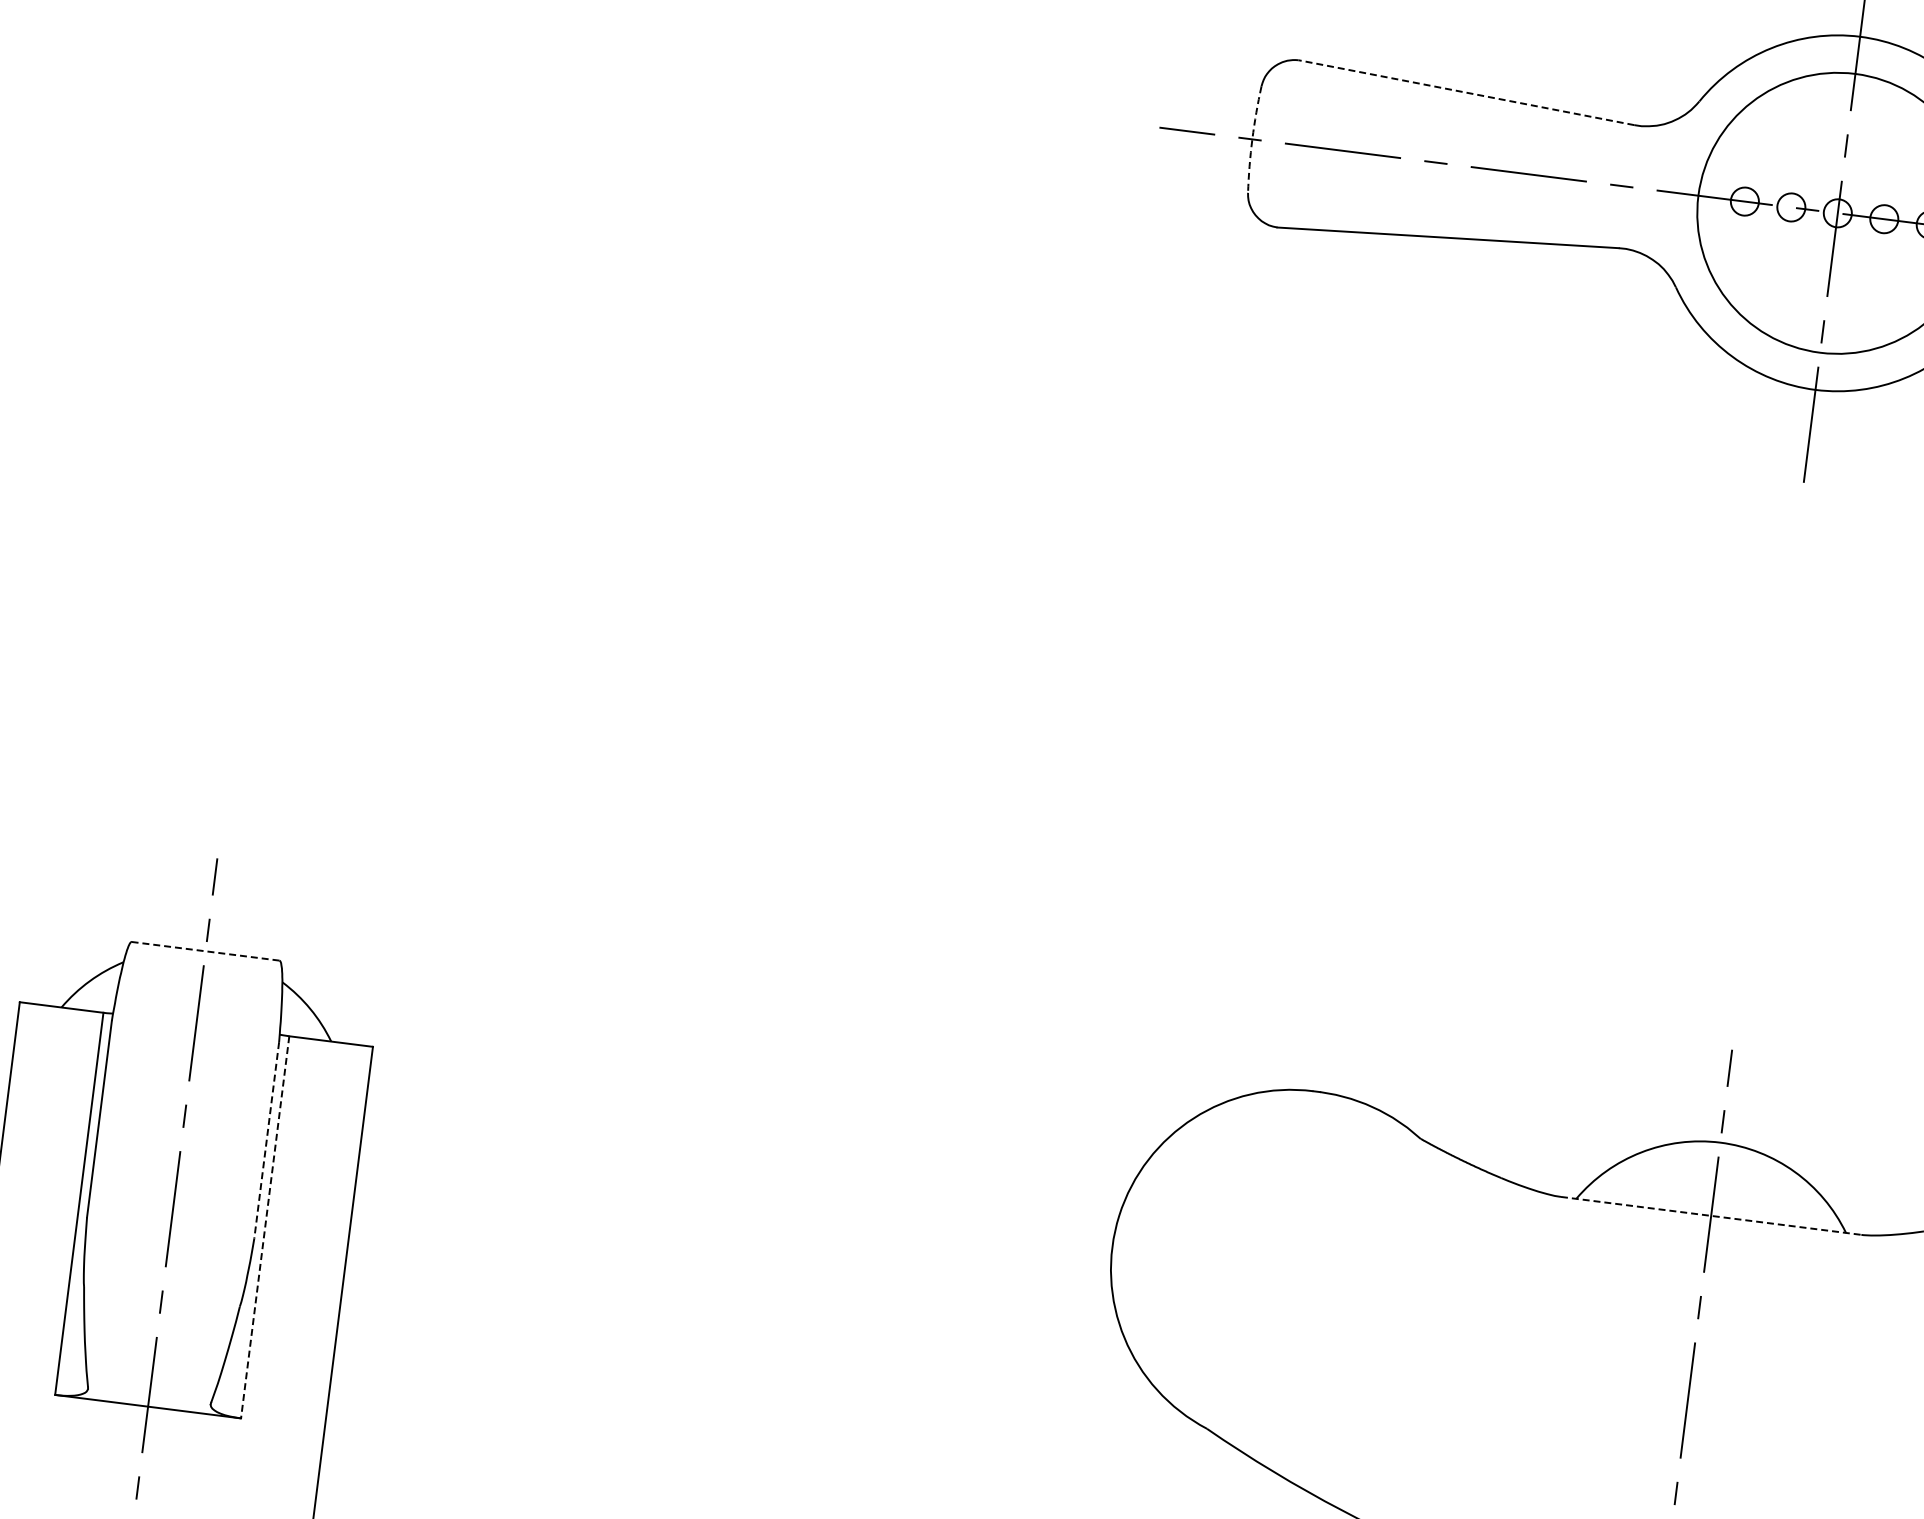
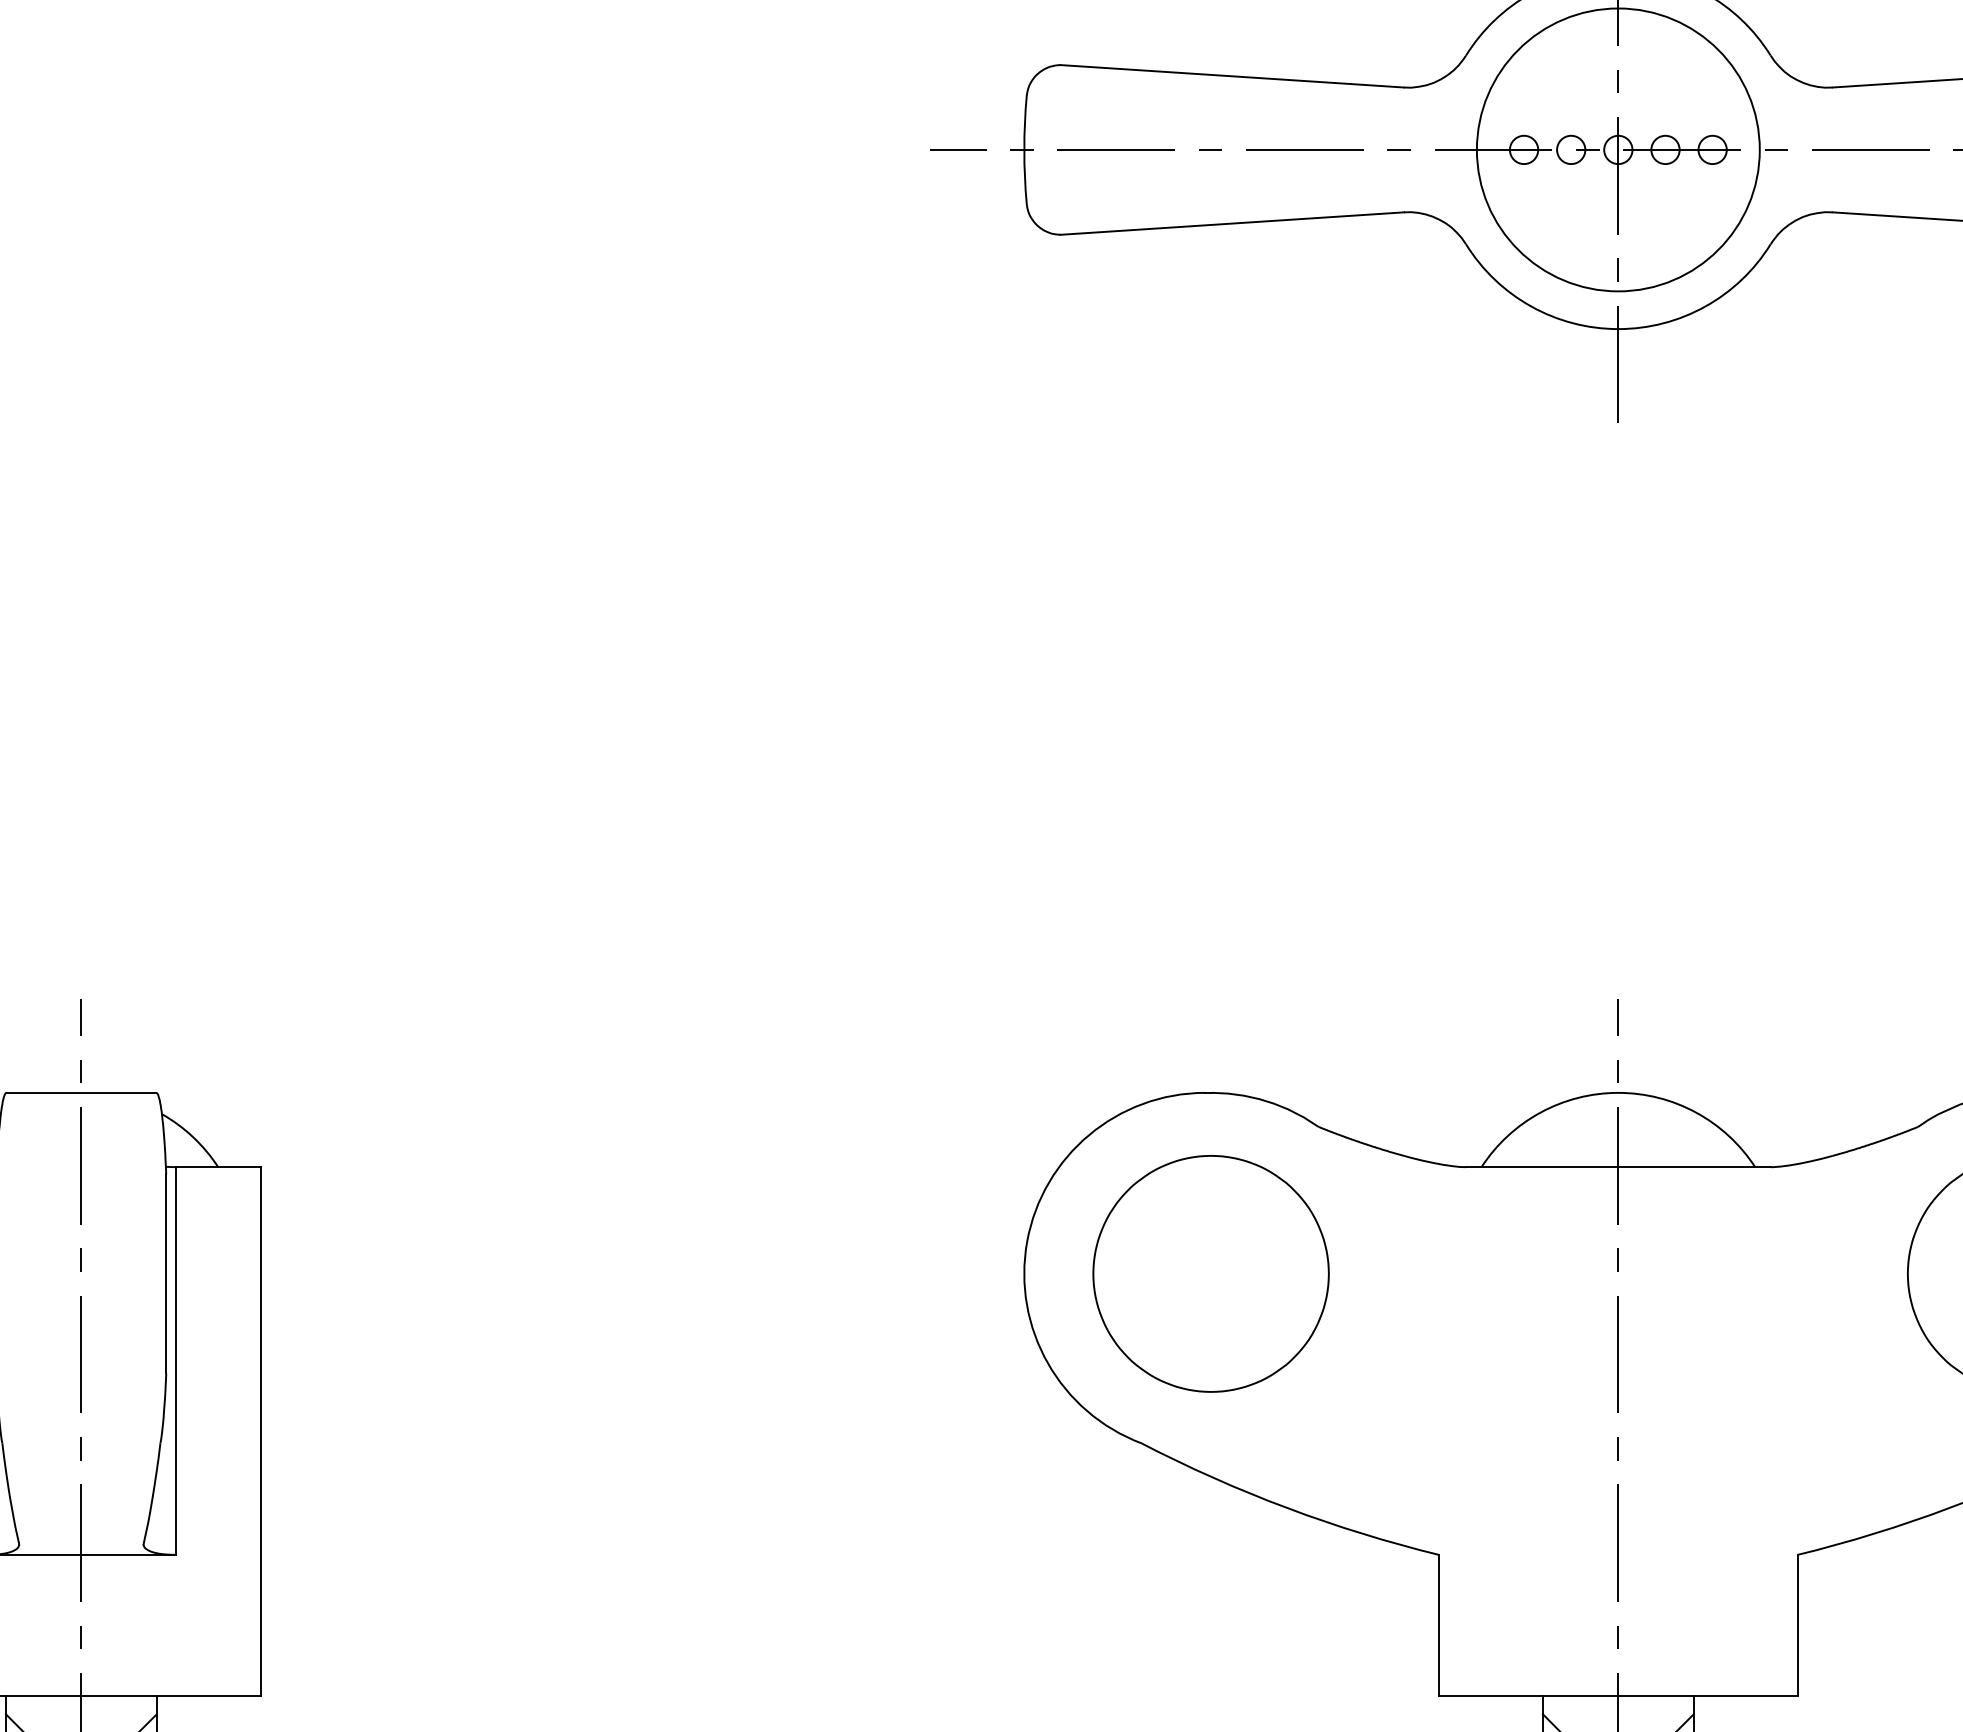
line: (1465, 92) -> (1231, 76), dashed -> solid
arc: (1252, 138) -> (1024, 149), dashed -> solid
line: (205, 950) -> (81, 1092), dashed -> solid
line: (267, 1139) -> (166, 1273), dashed -> solid
line: (1711, 1216) -> (1618, 1167), dashed -> solid
line: (264, 1227) -> (175, 1361), dashed -> solid
part: (1295, 1269) -> (1210, 1273), added

